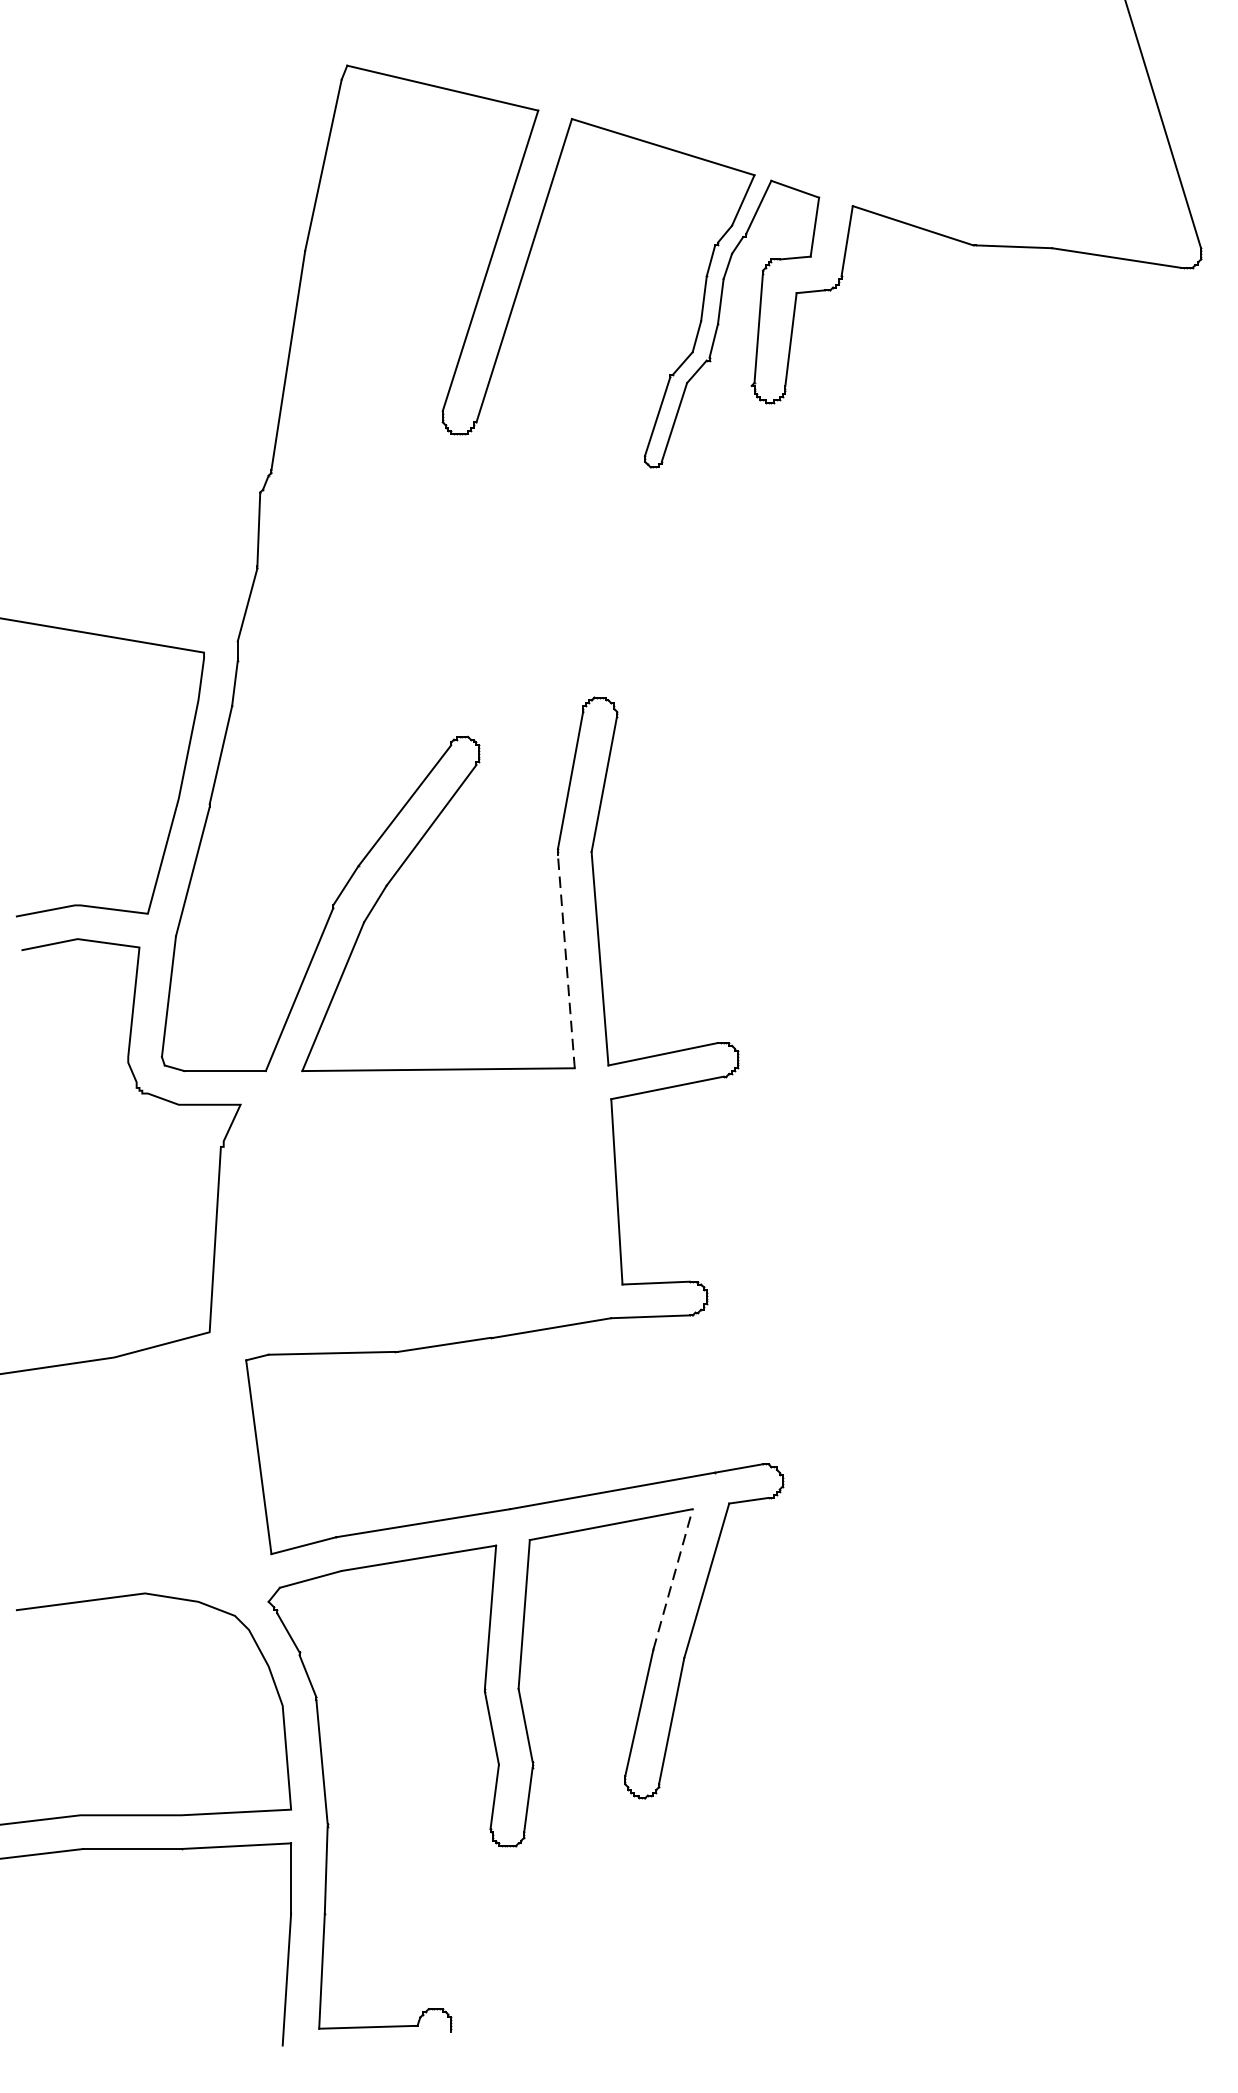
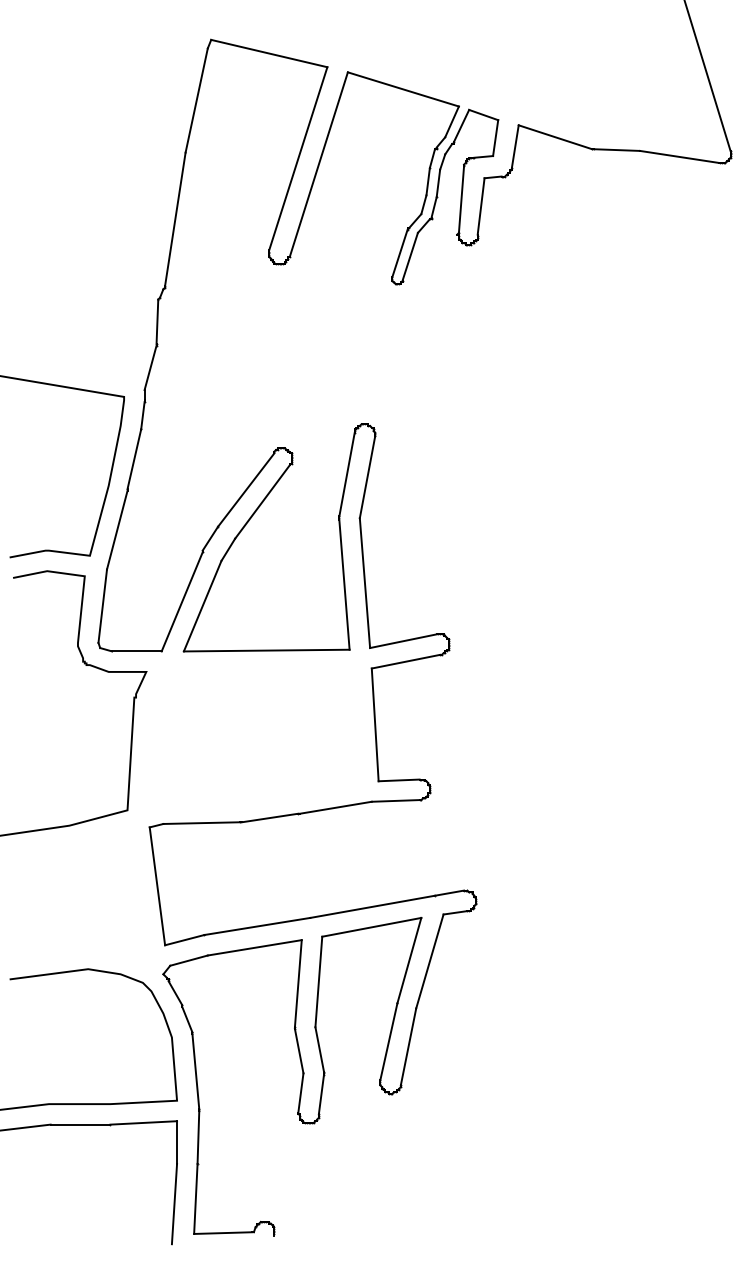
line: (566, 961) -> (344, 584), dashed -> solid
line: (673, 1579) -> (409, 960), dashed -> solid

